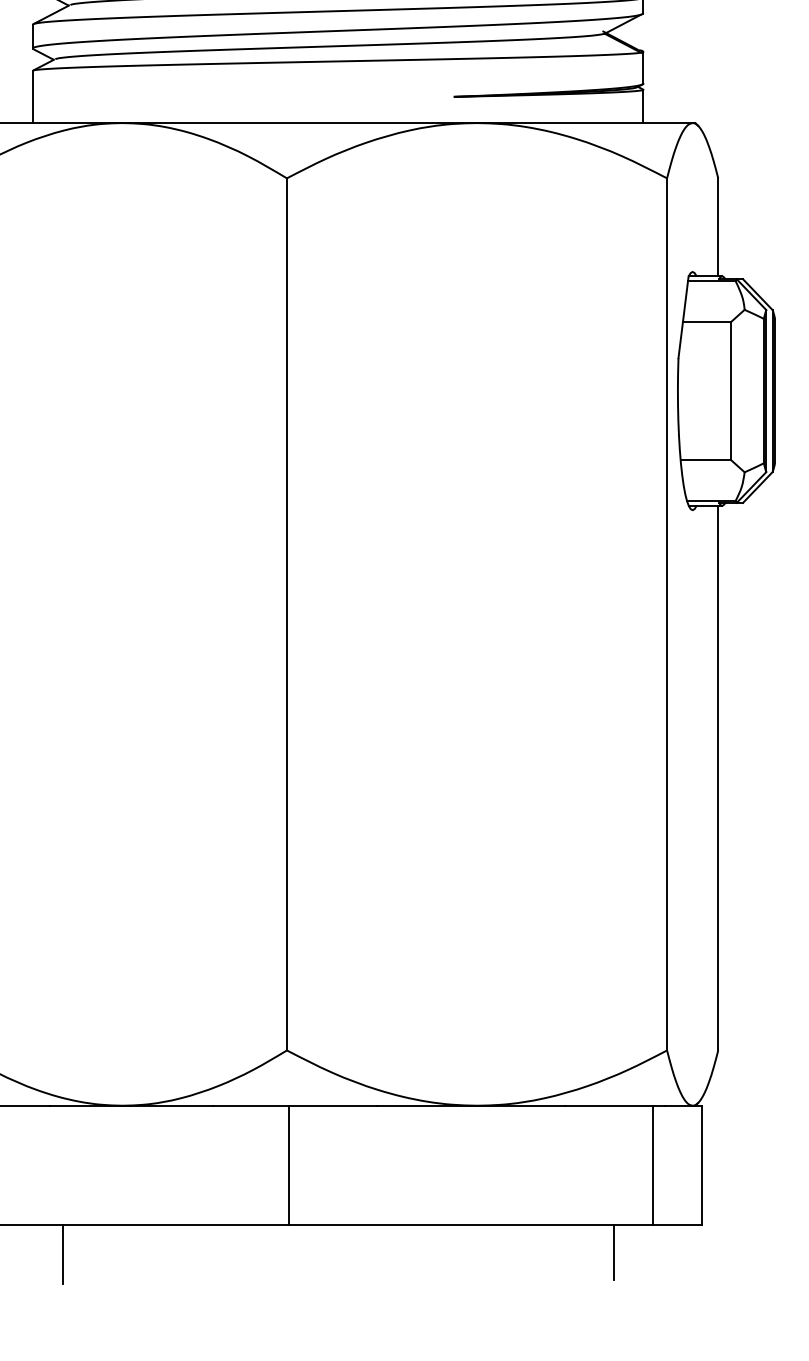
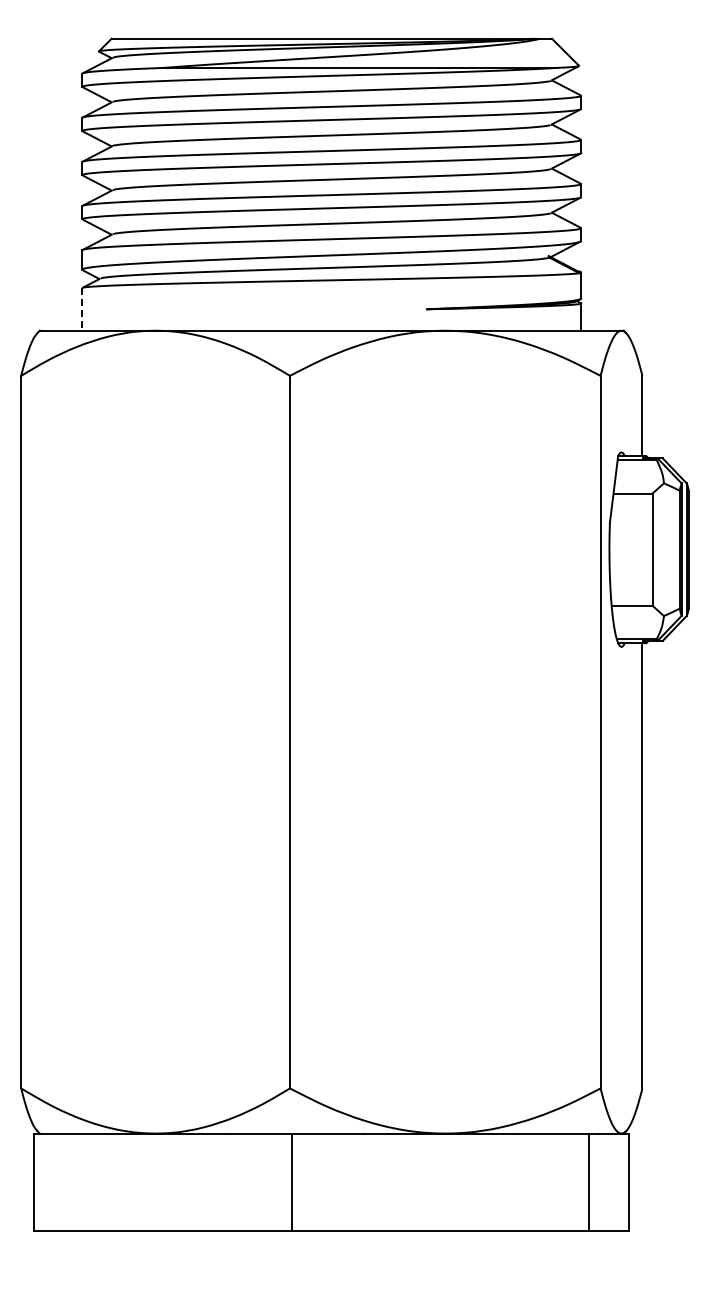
line: (32, 97) -> (82, 309), solid -> dashed
line: (613, 1251) -> (556, 1252), removed
line: (62, 1253) -> (106, 1254), removed

